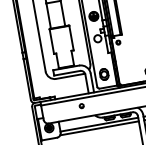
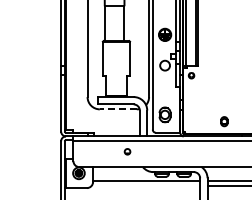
line: (69, 76) -> (117, 109), solid -> dashed
line: (99, 128) -> (145, 185), removed

